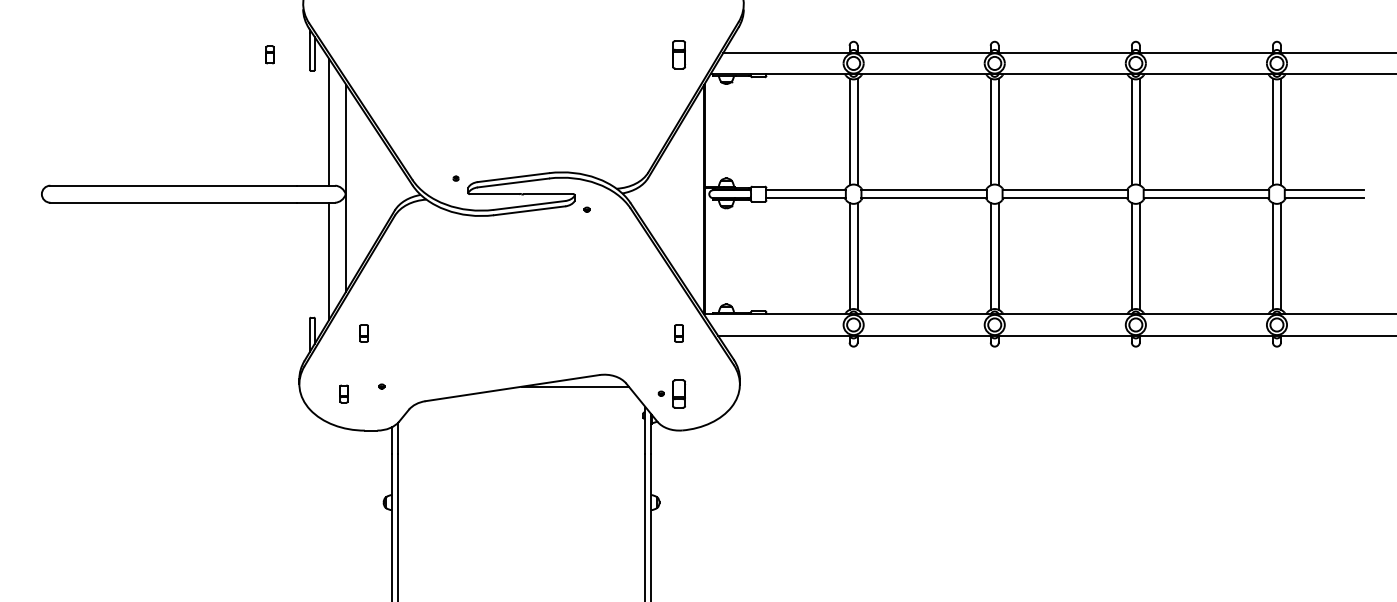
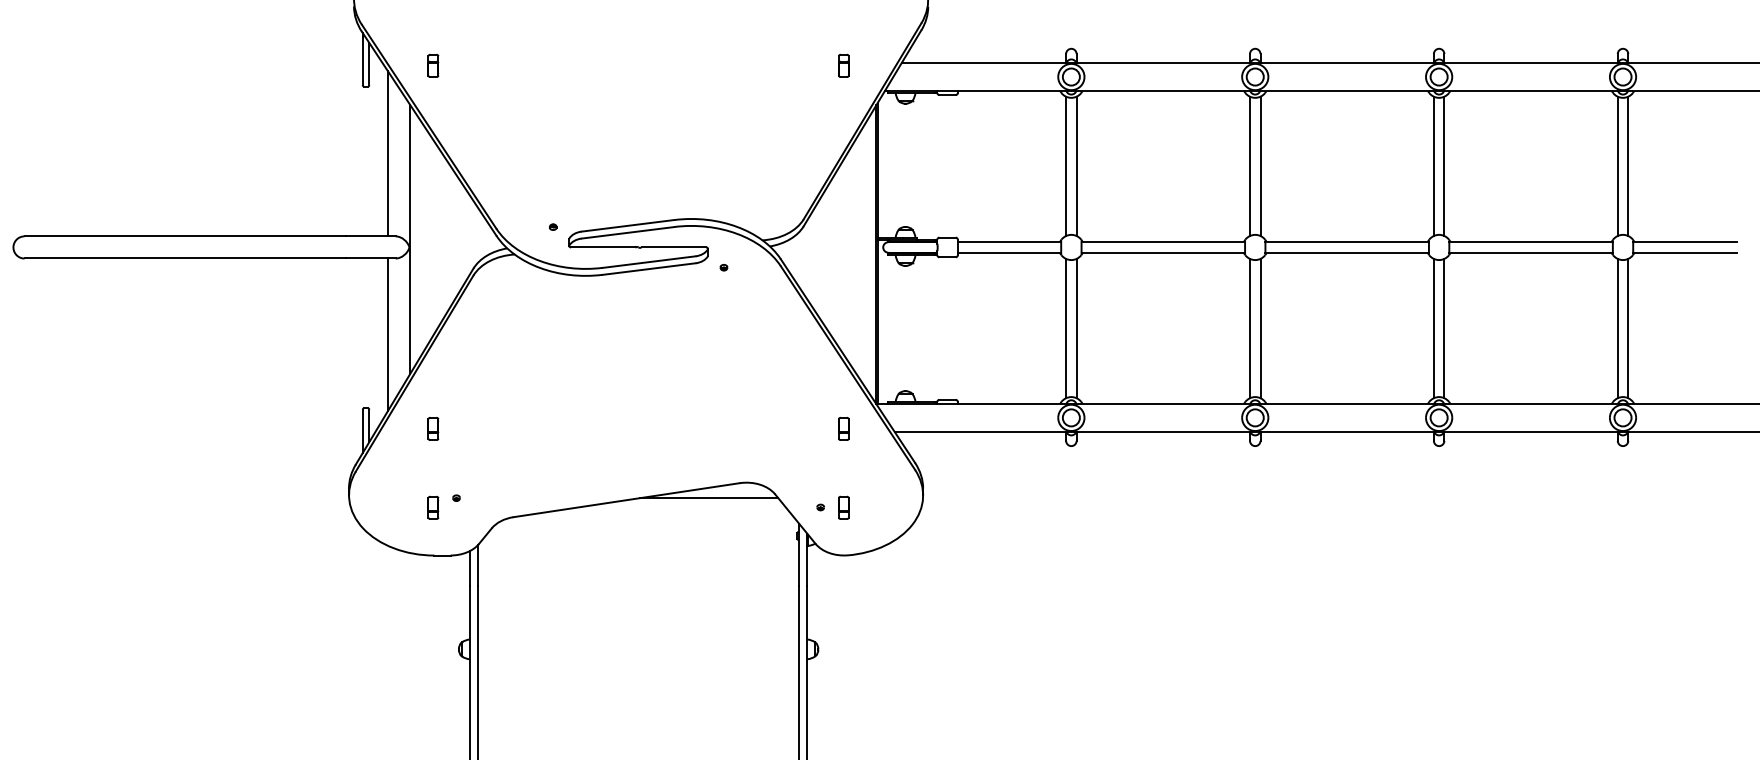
part: (269, 54) -> (432, 65), moved
part: (678, 54) -> (843, 65), size x0.62
part: (343, 393) -> (432, 507), moved
part: (678, 393) -> (843, 507), size x0.62

